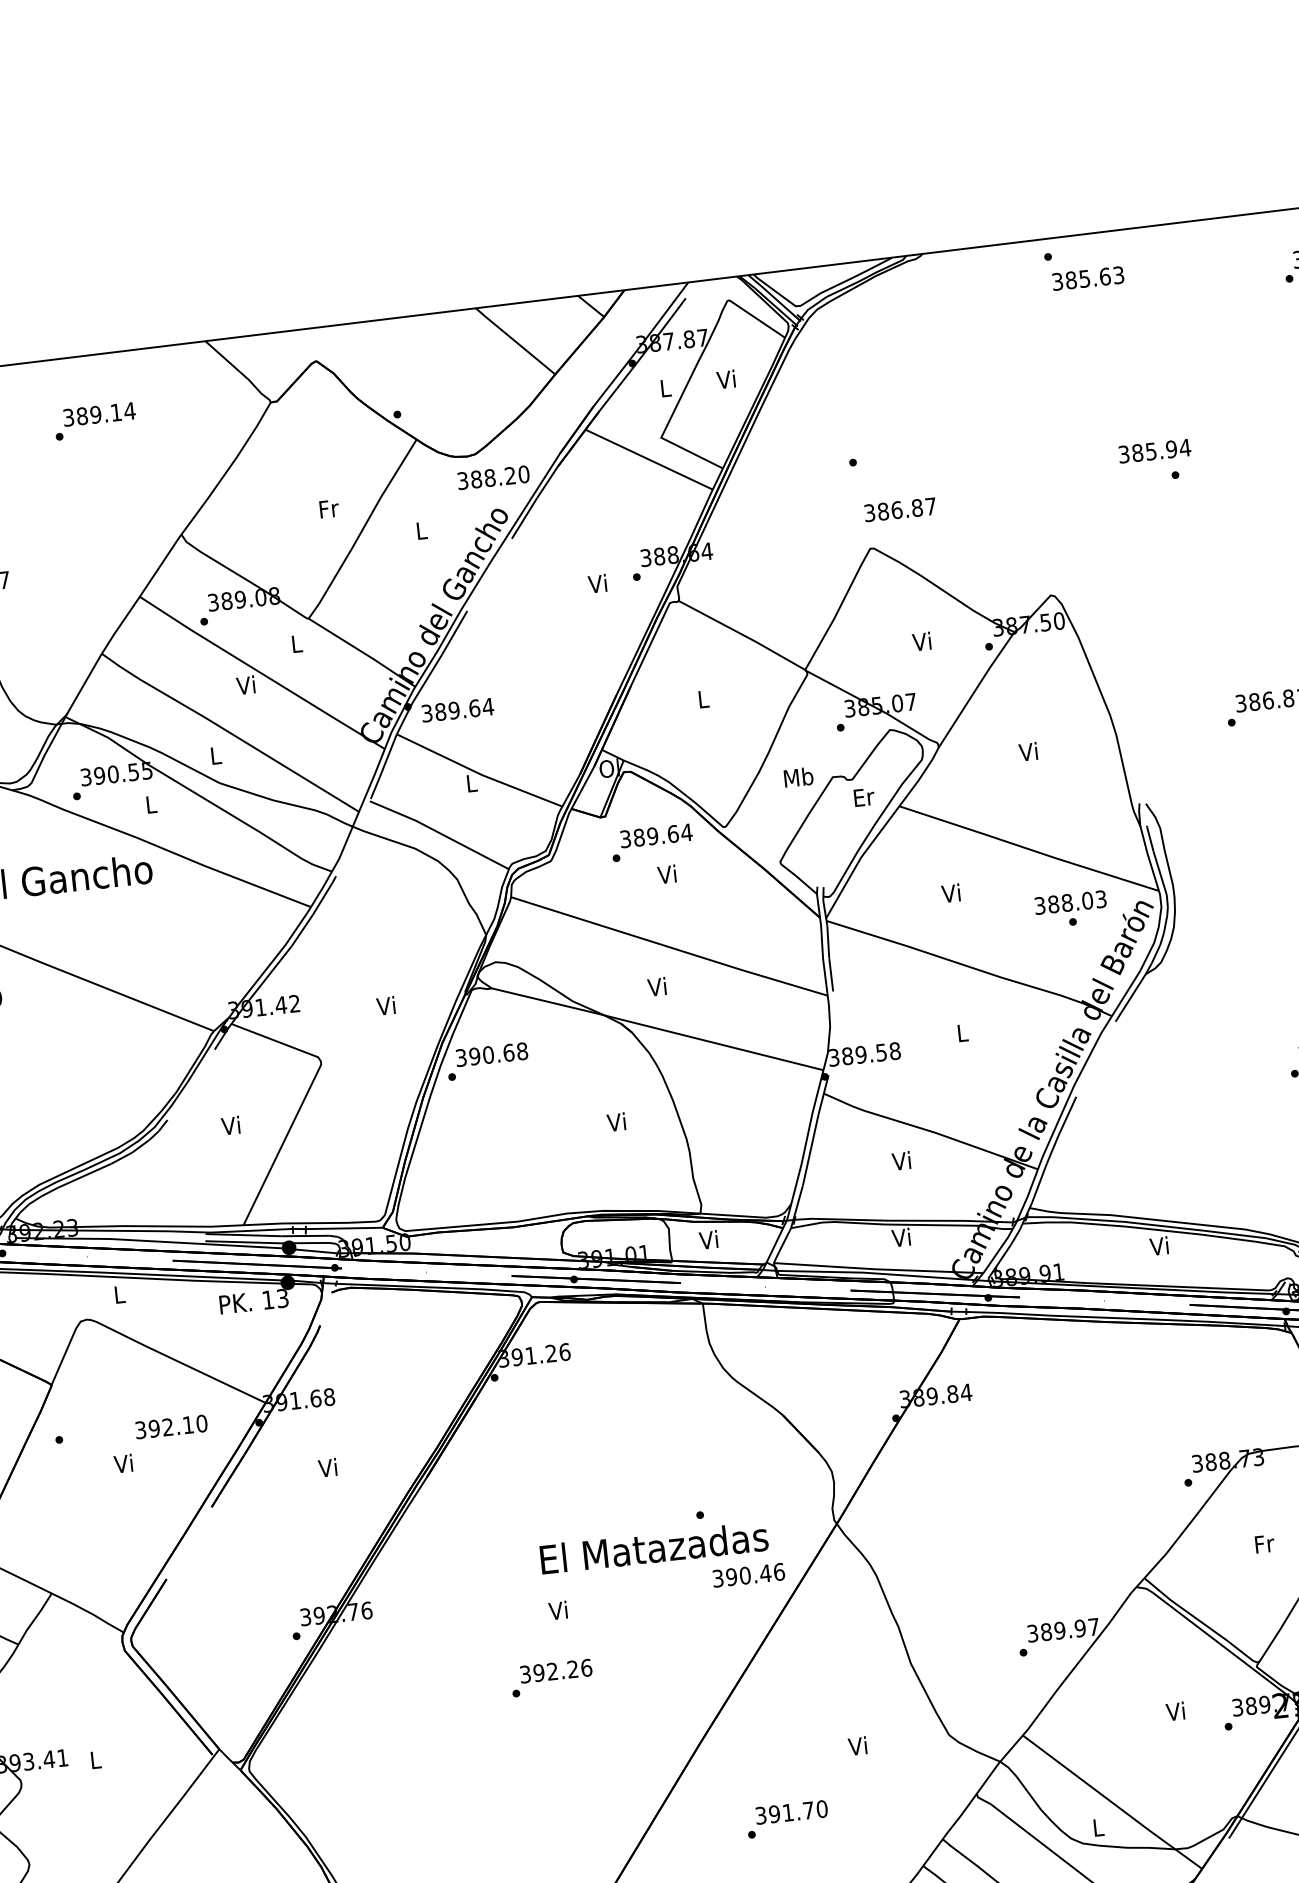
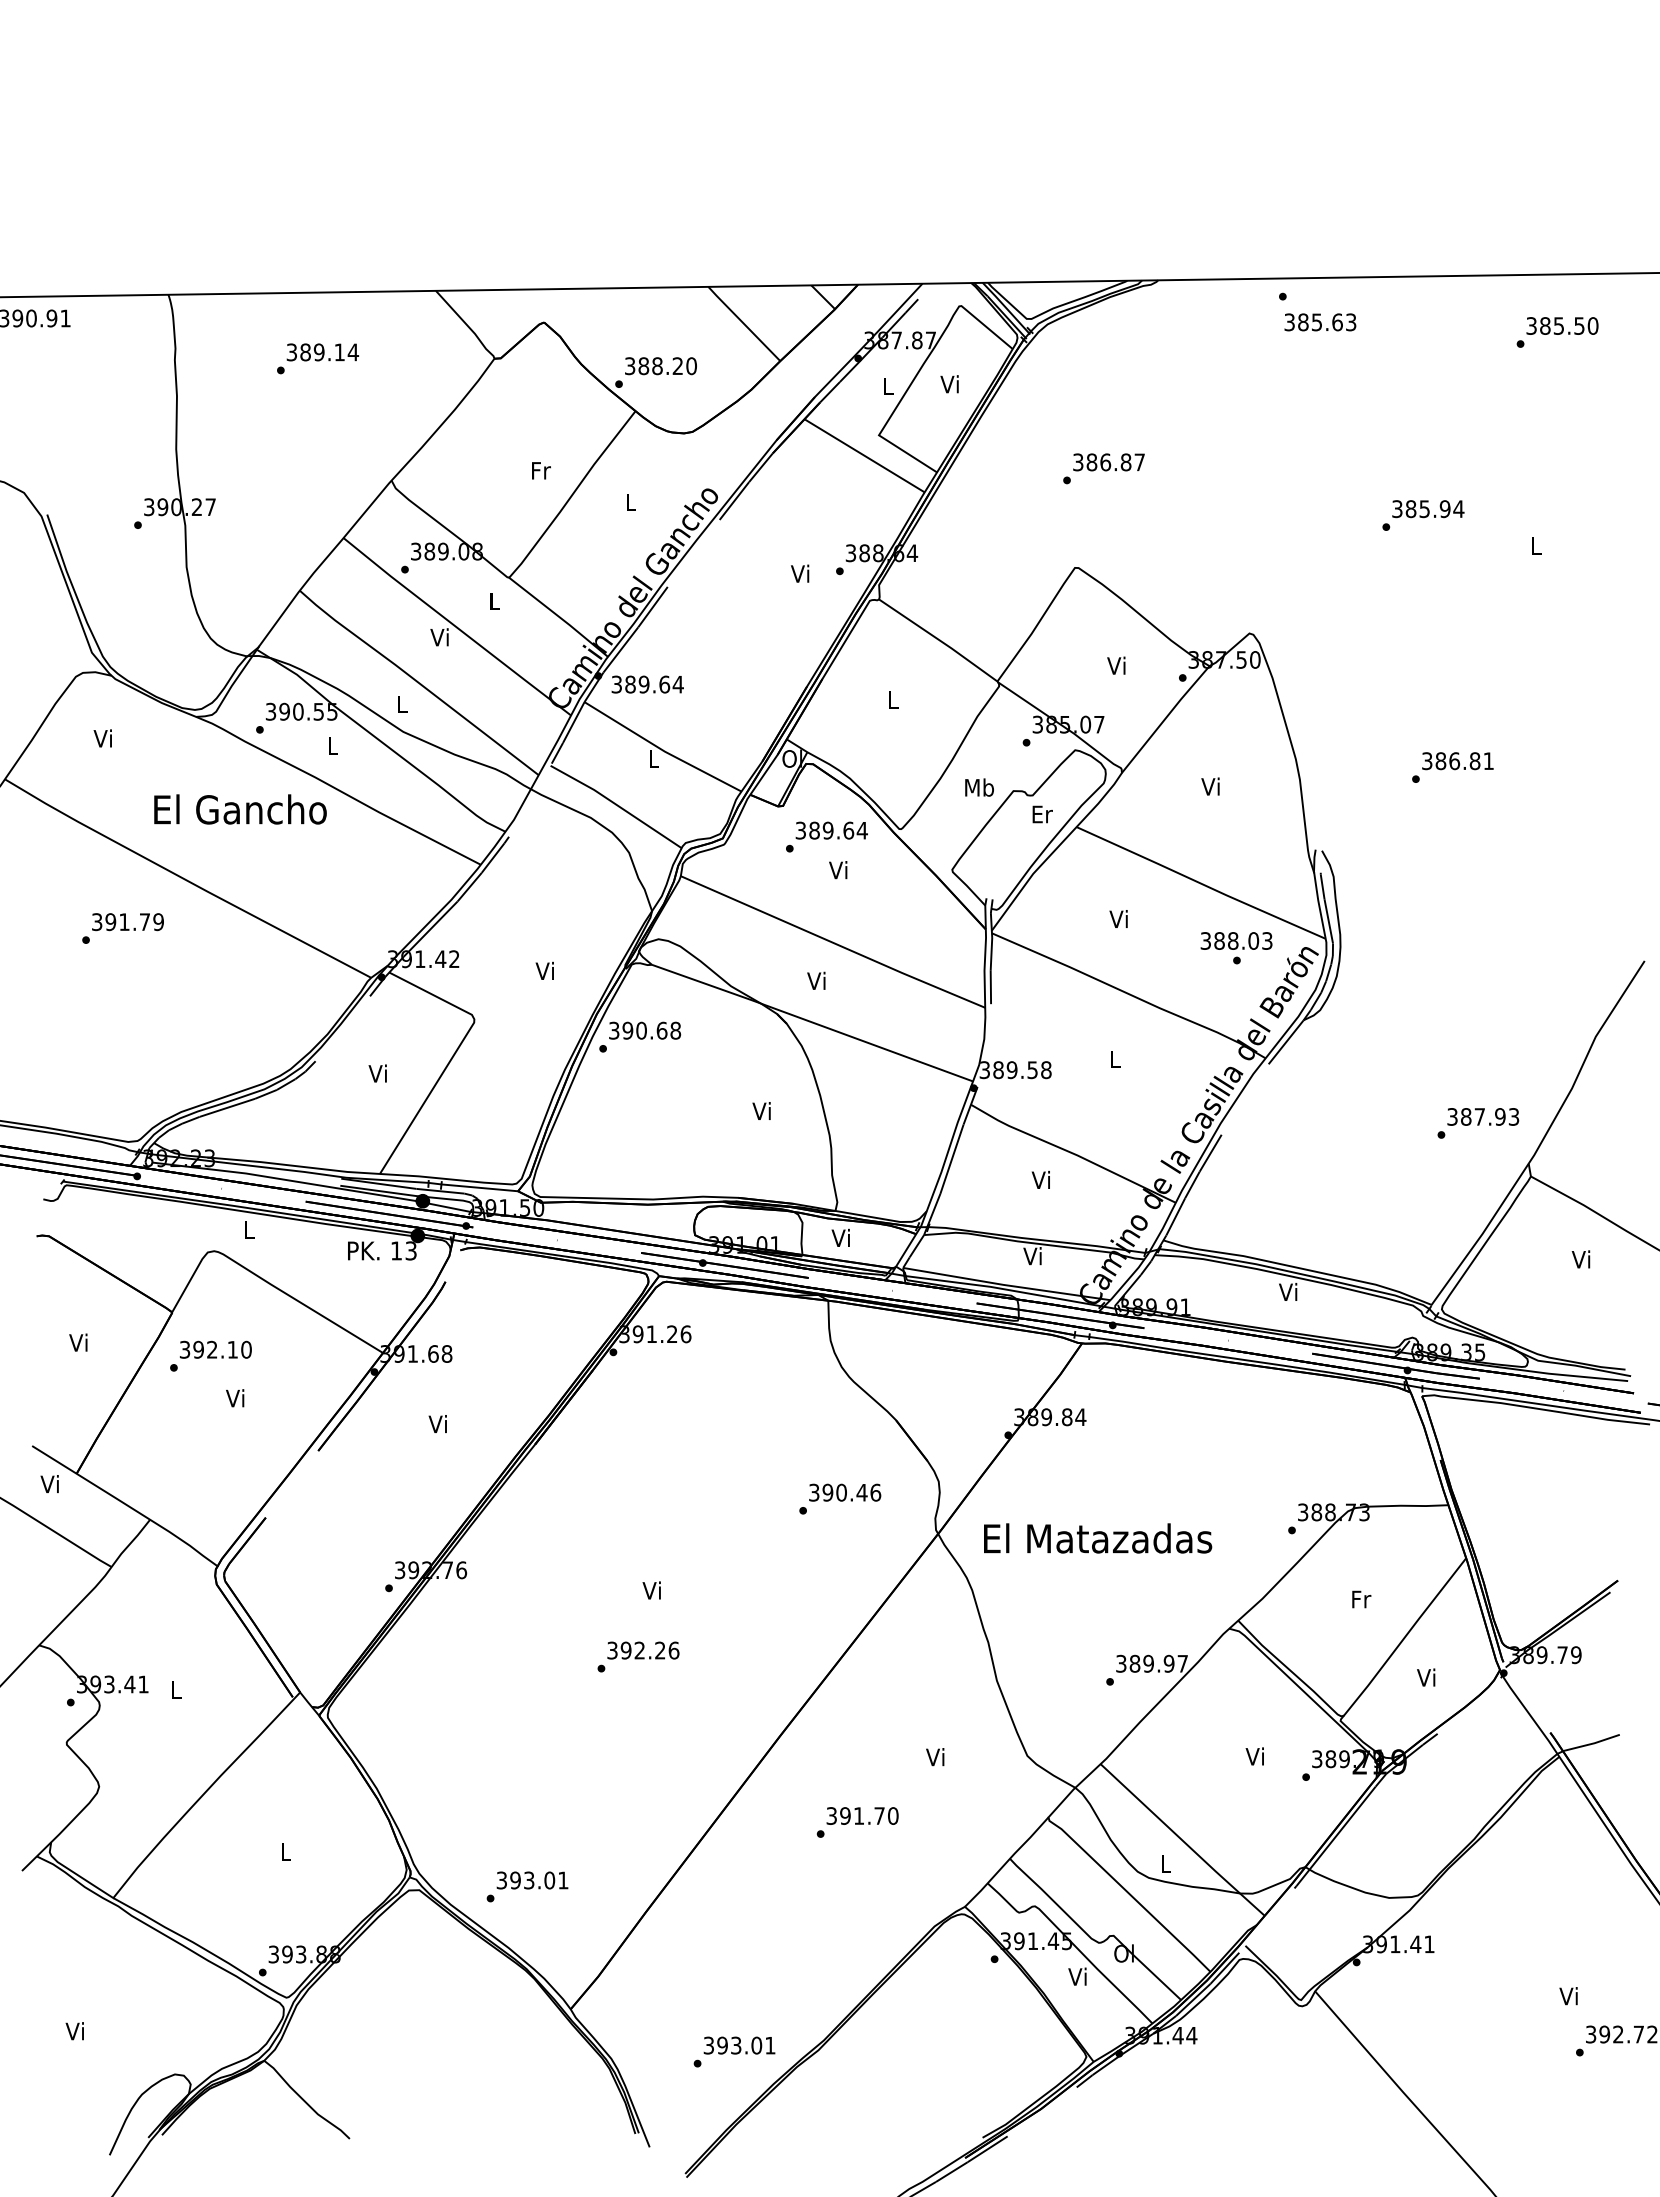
text: (1155, 451) -> (1428, 509), moved
text: (493, 478) -> (660, 366), moved
text: (899, 509) -> (1108, 462), moved
text: (171, 1426) -> (215, 1349), moved
text: (654, 1547) -> (1098, 1538), moved
text: (749, 1575) -> (845, 1492), moved

